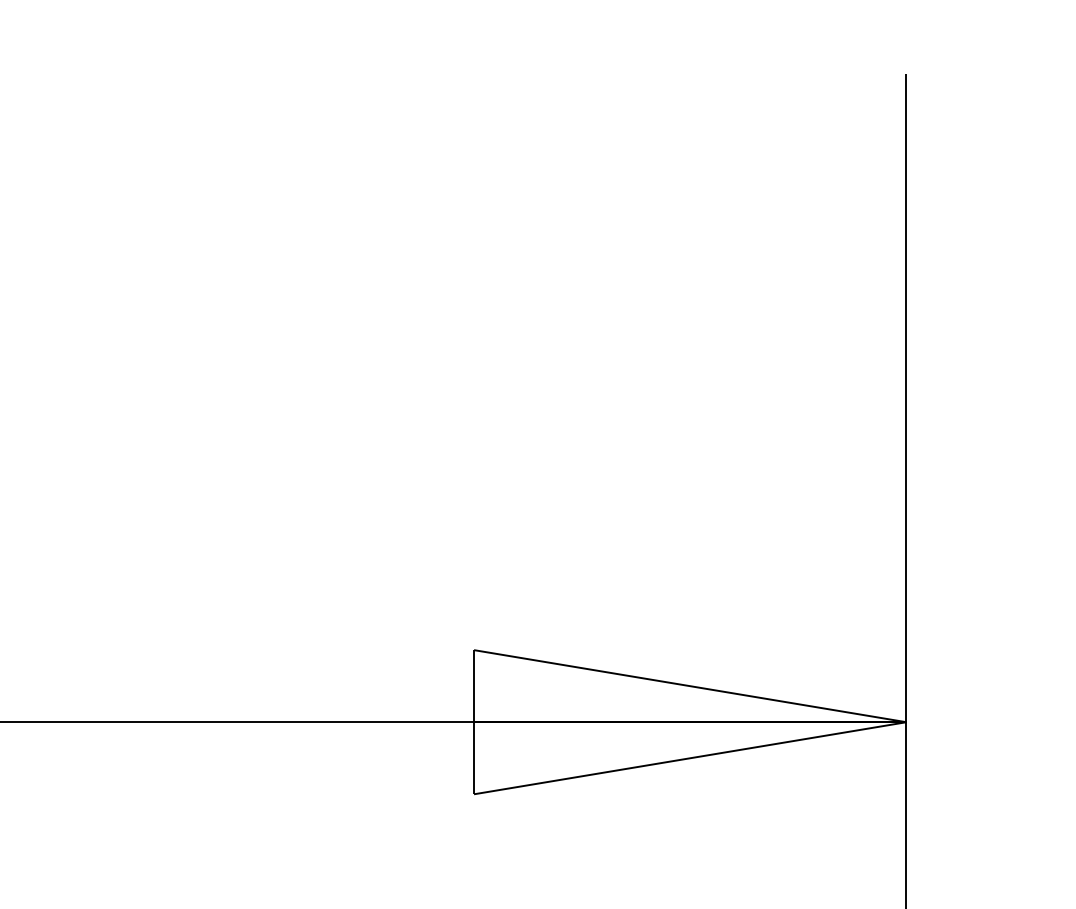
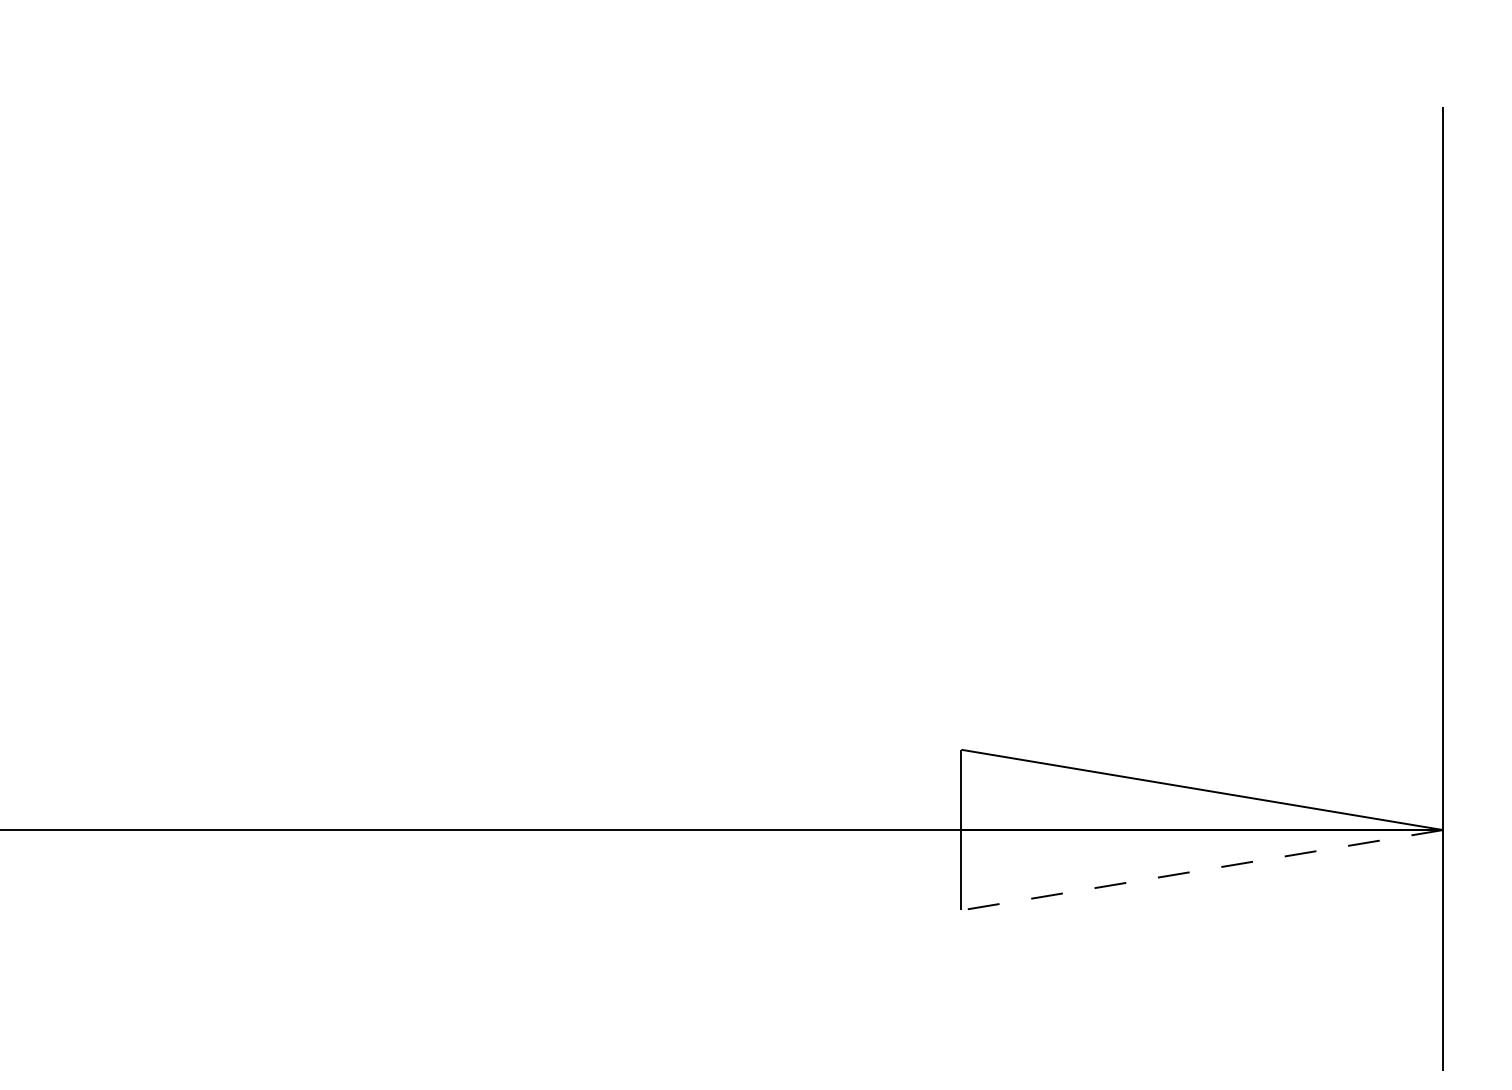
line: (689, 758) -> (1201, 870), solid -> dashed

